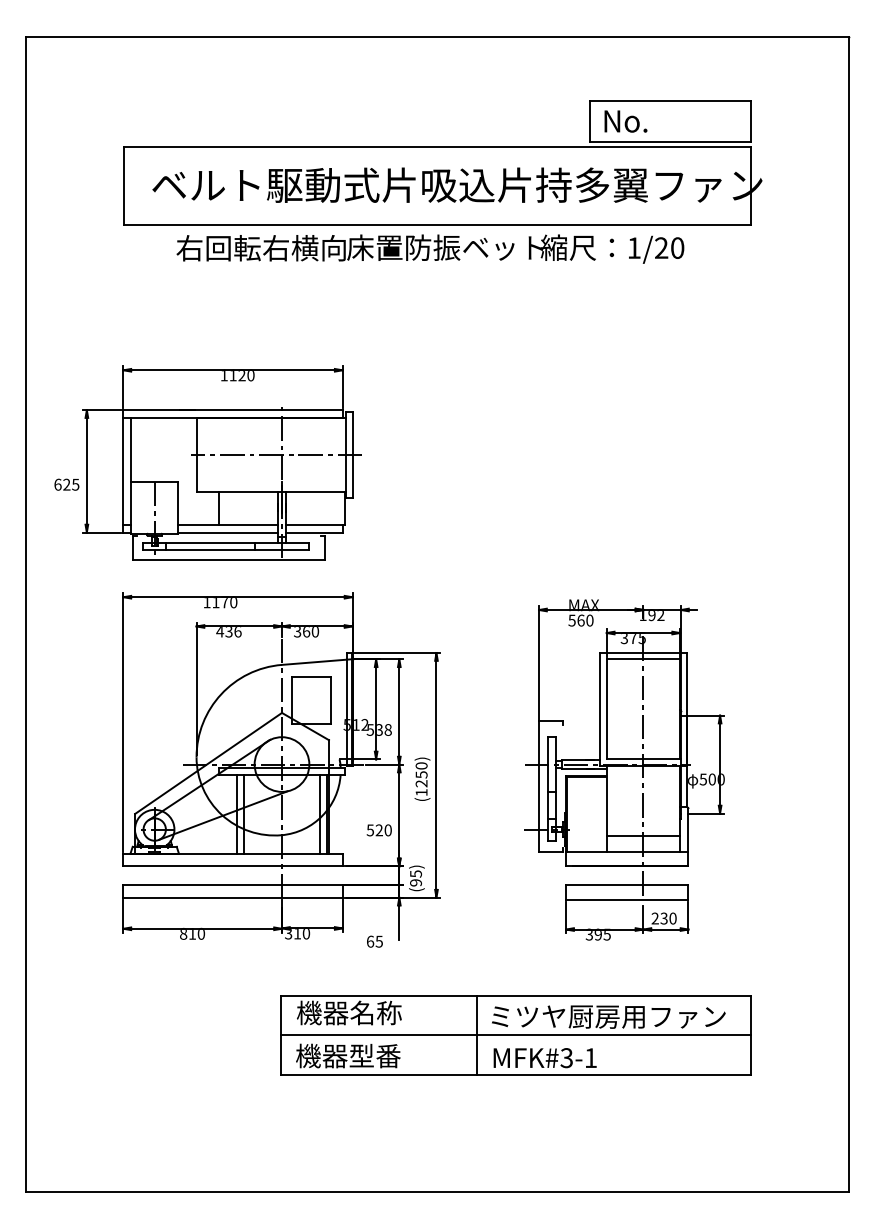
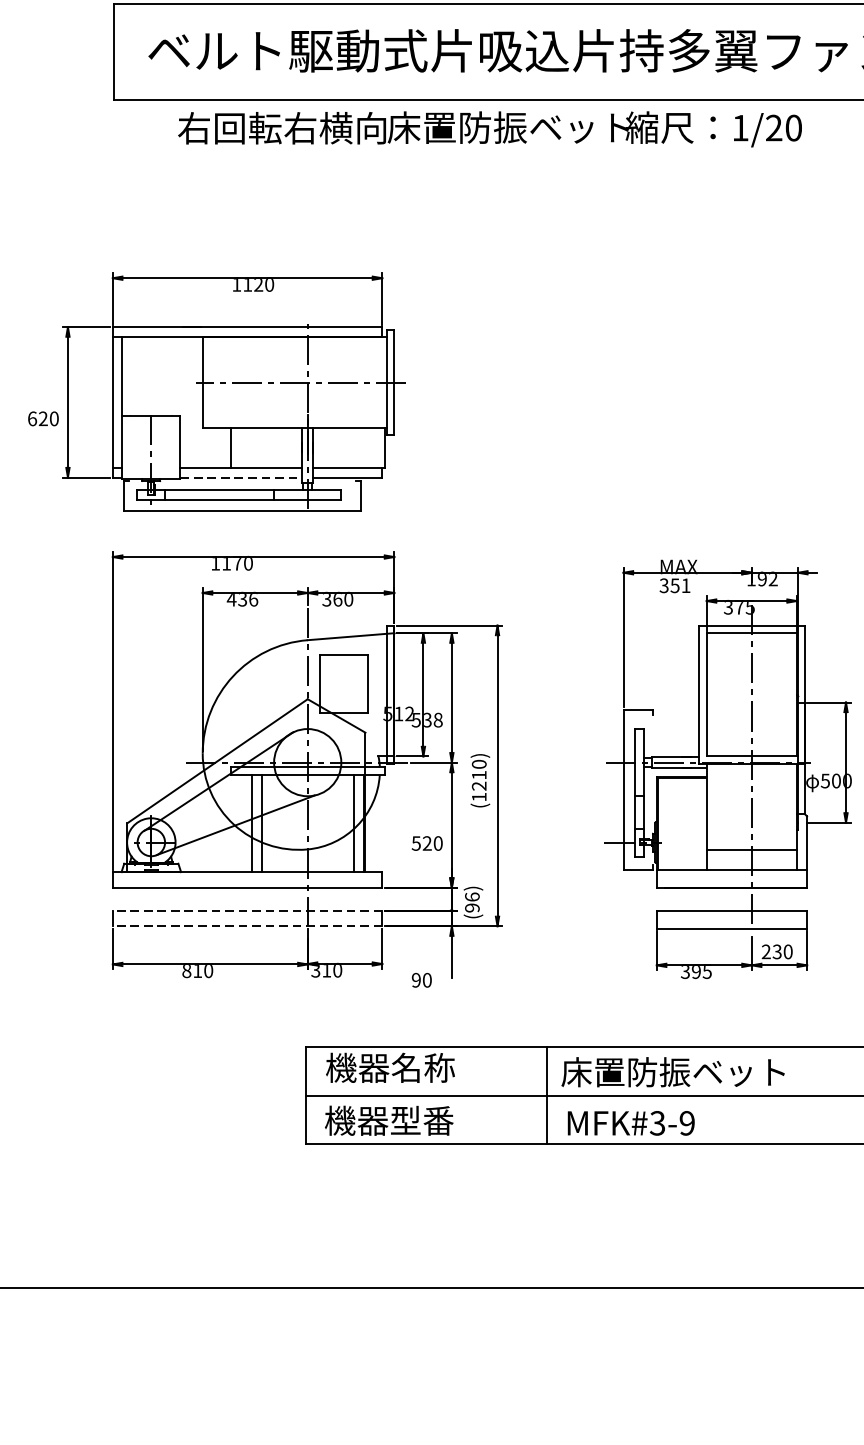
text: (75, 484) -> (53, 418), 625 -> 620
line: (227, 532) -> (240, 477), solid -> dashed
text: (581, 620) -> (675, 585), 560 -> 351
text: (421, 774) -> (479, 774), (1250) -> (1210)
text: (415, 873) -> (471, 896), (95) -> (96)
line: (233, 884) -> (248, 910), solid -> dashed
line: (233, 897) -> (248, 925), solid -> dashed
text: (374, 941) -> (421, 980), 65 -> 90
text: (606, 1016) -> (706, 1072), ミツヤ厨房用ファン -> 床置防振ベット
text: (590, 1058) -> (686, 1123), MFK#3-1 -> MFK#3-9

